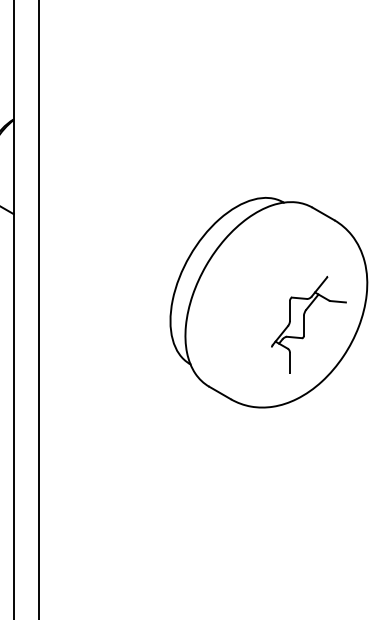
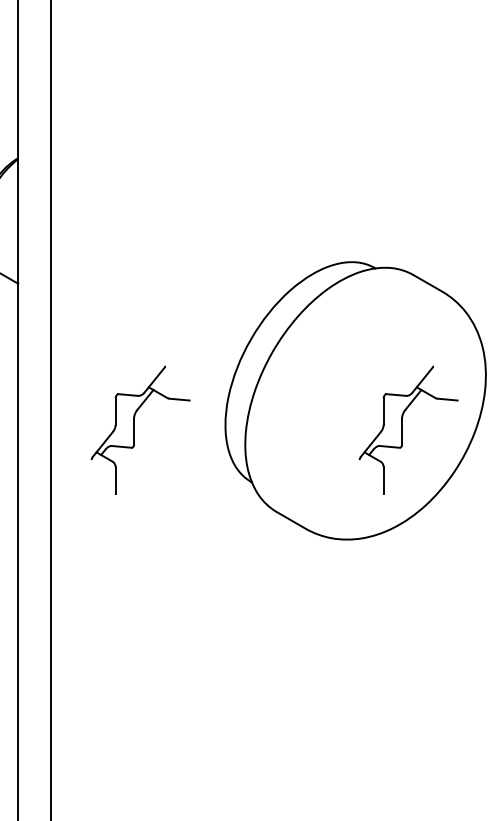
part: (106, 324) -> (140, 429), added

